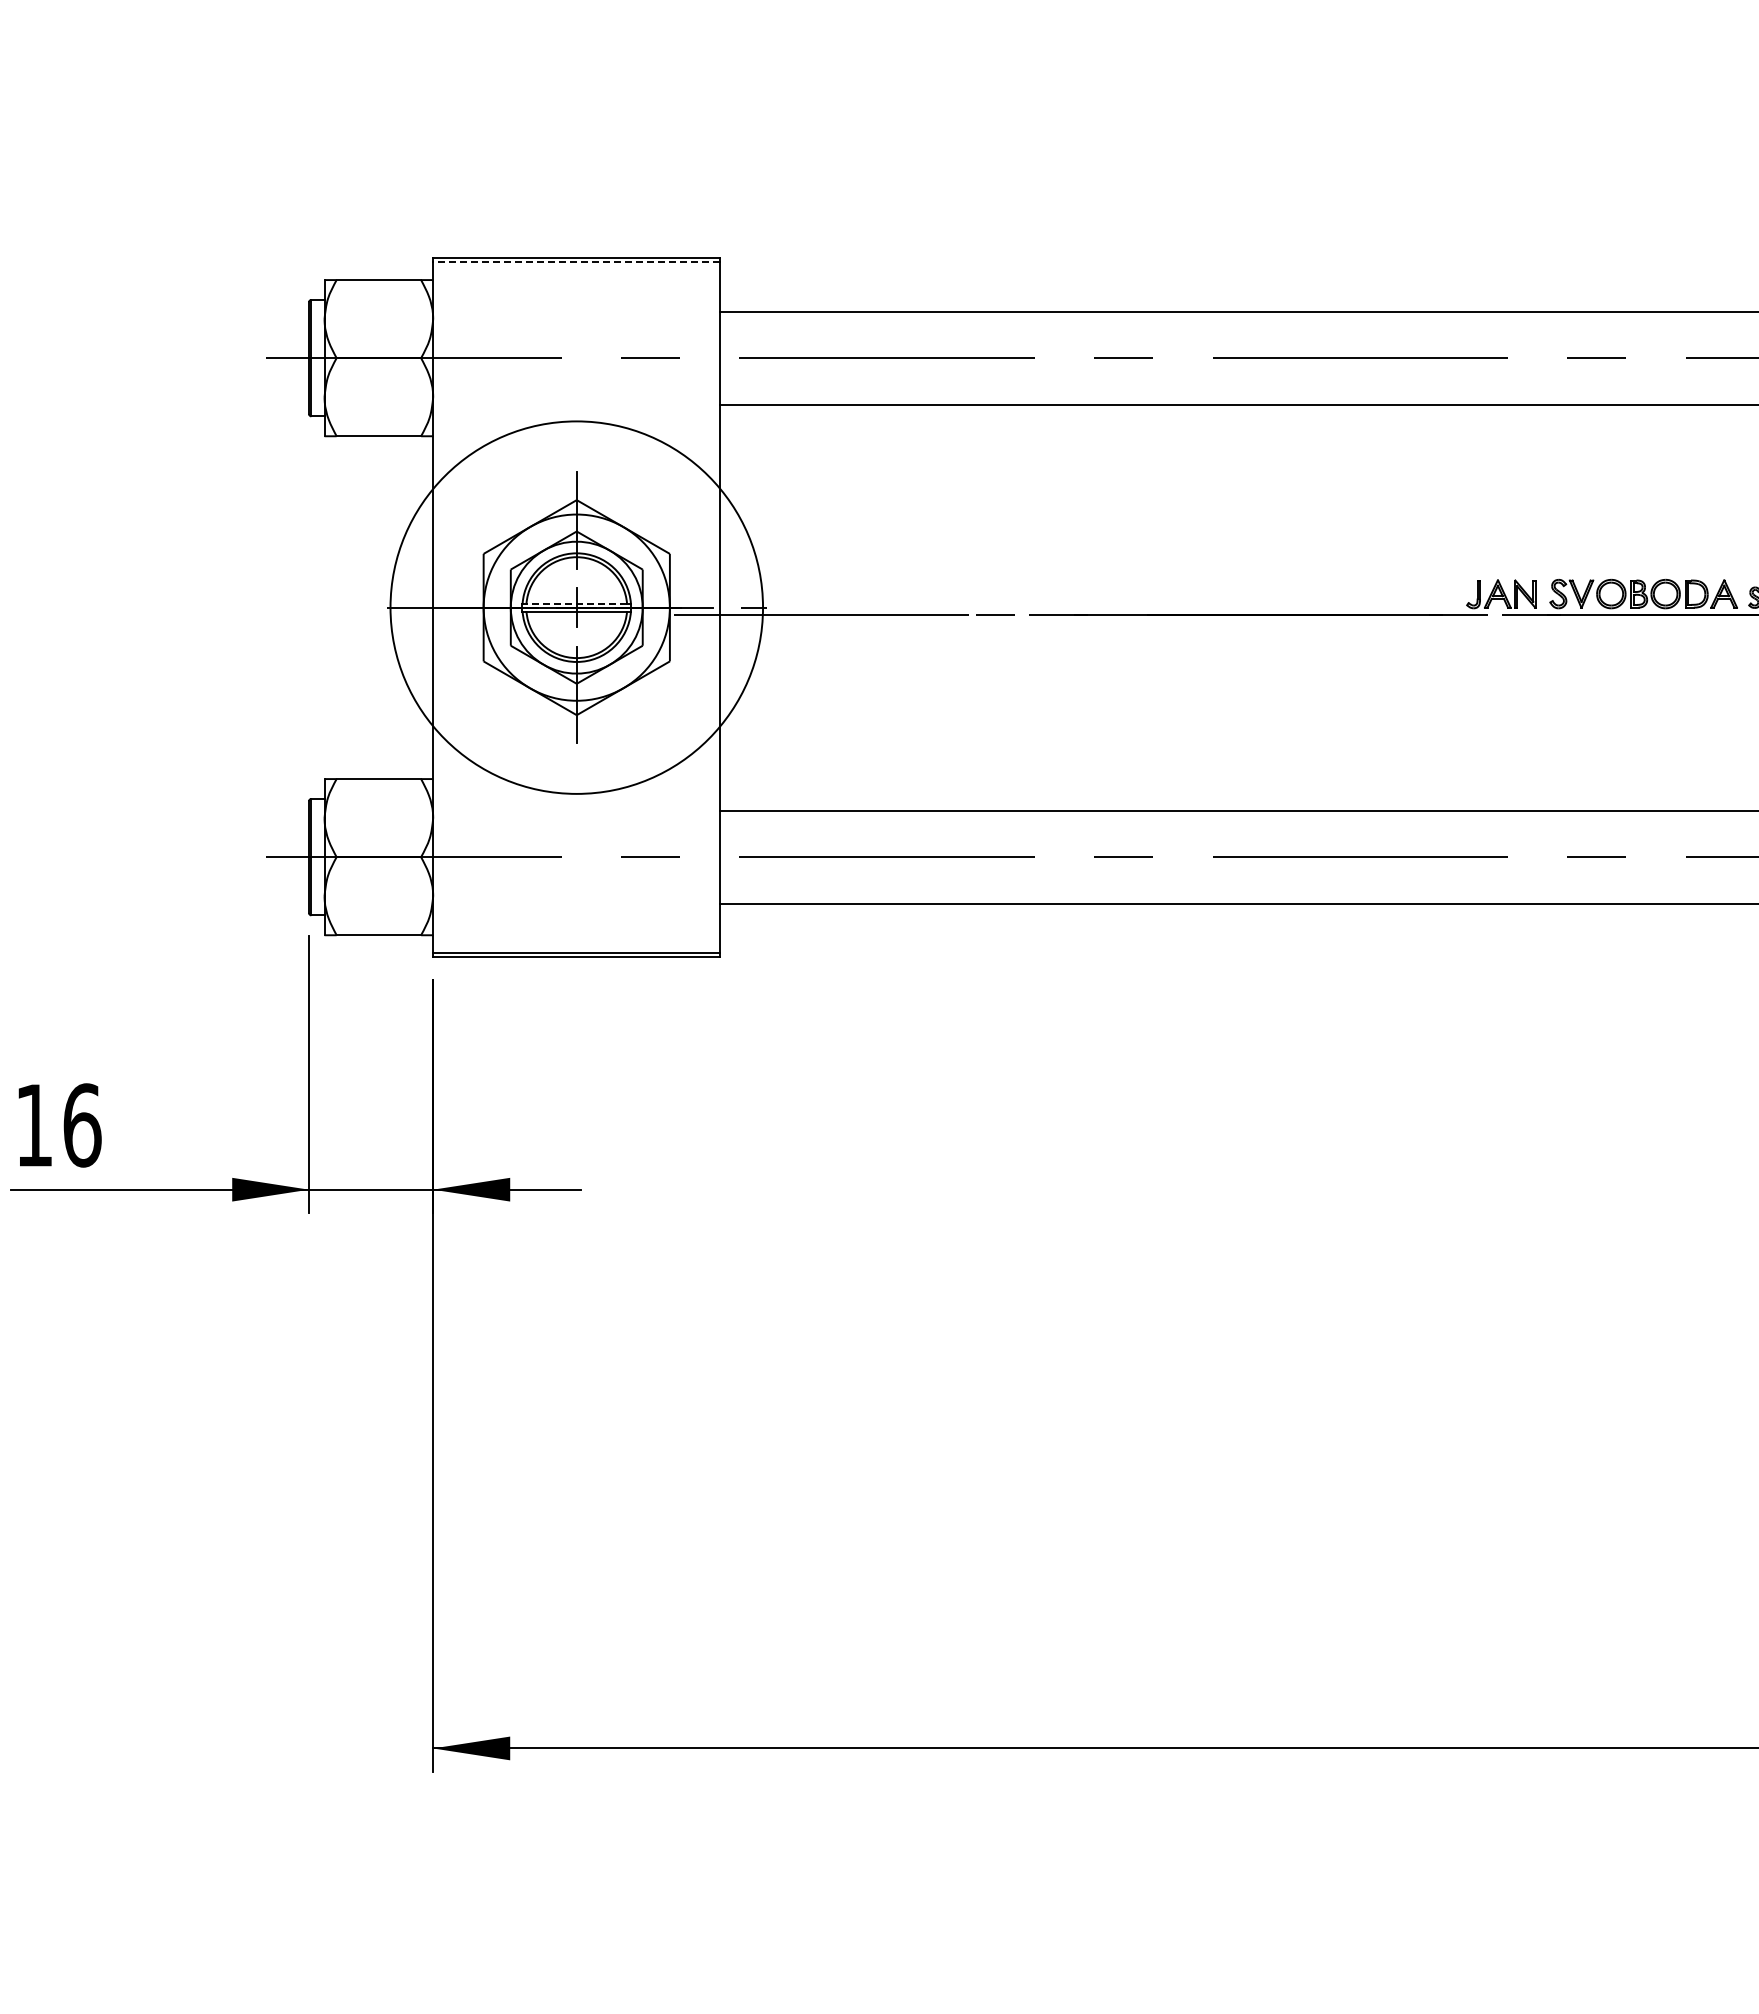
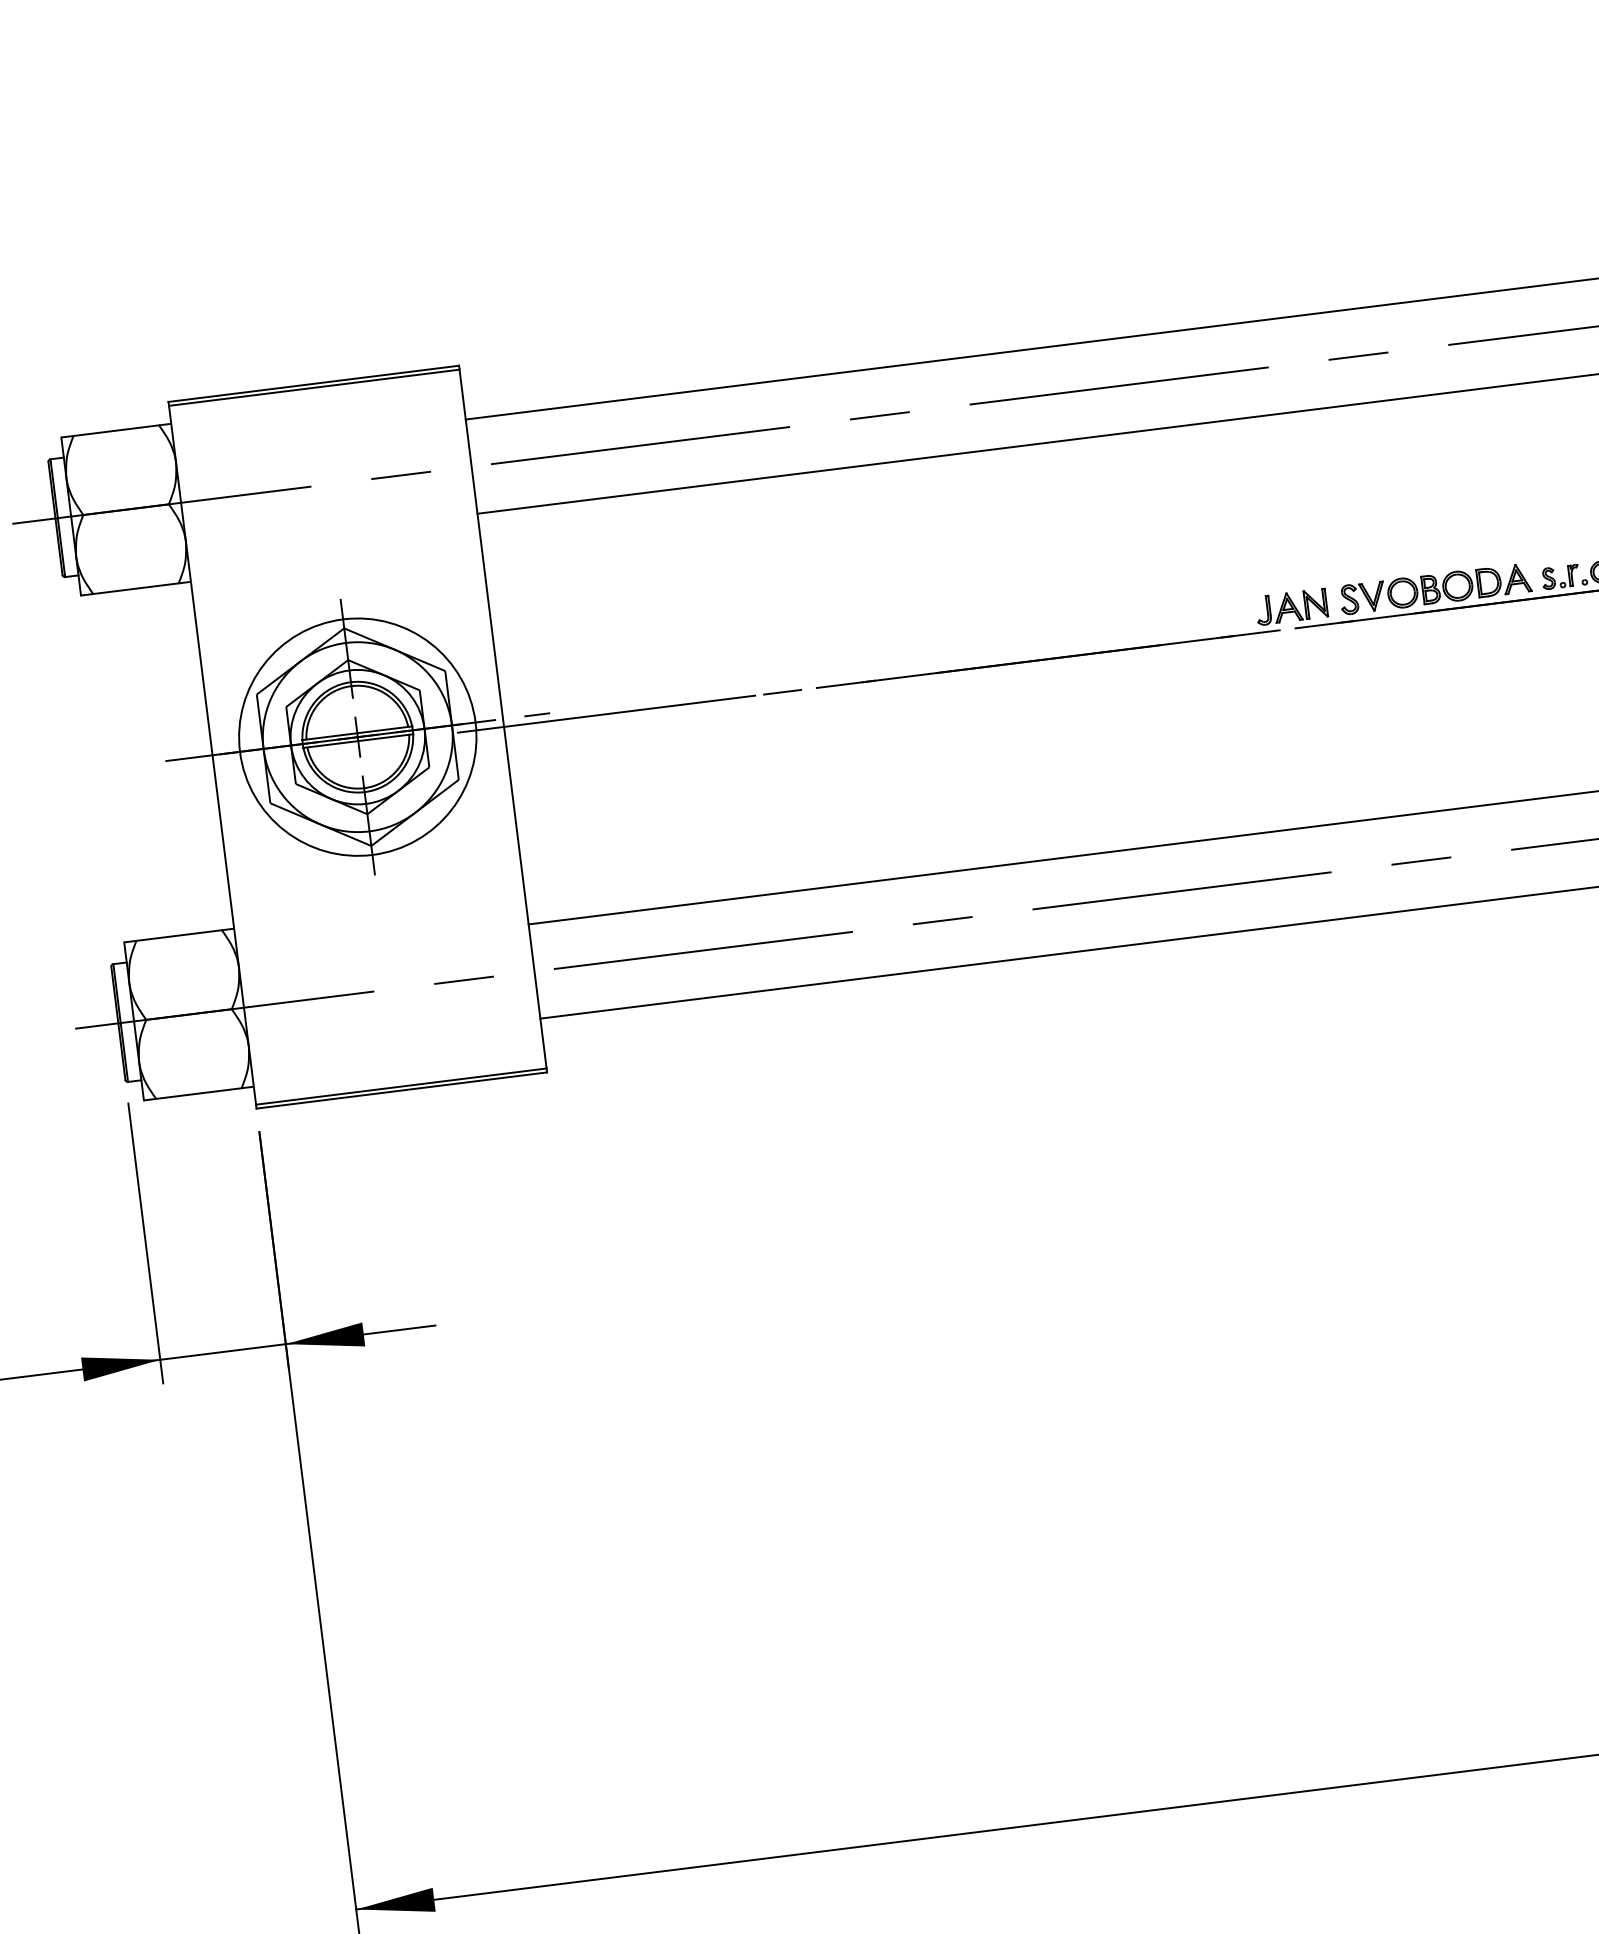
line: (576, 262) -> (314, 387), dashed -> solid
line: (576, 603) -> (357, 733), dashed -> solid
circle: (576, 607) -> (357, 737), size x0.62

